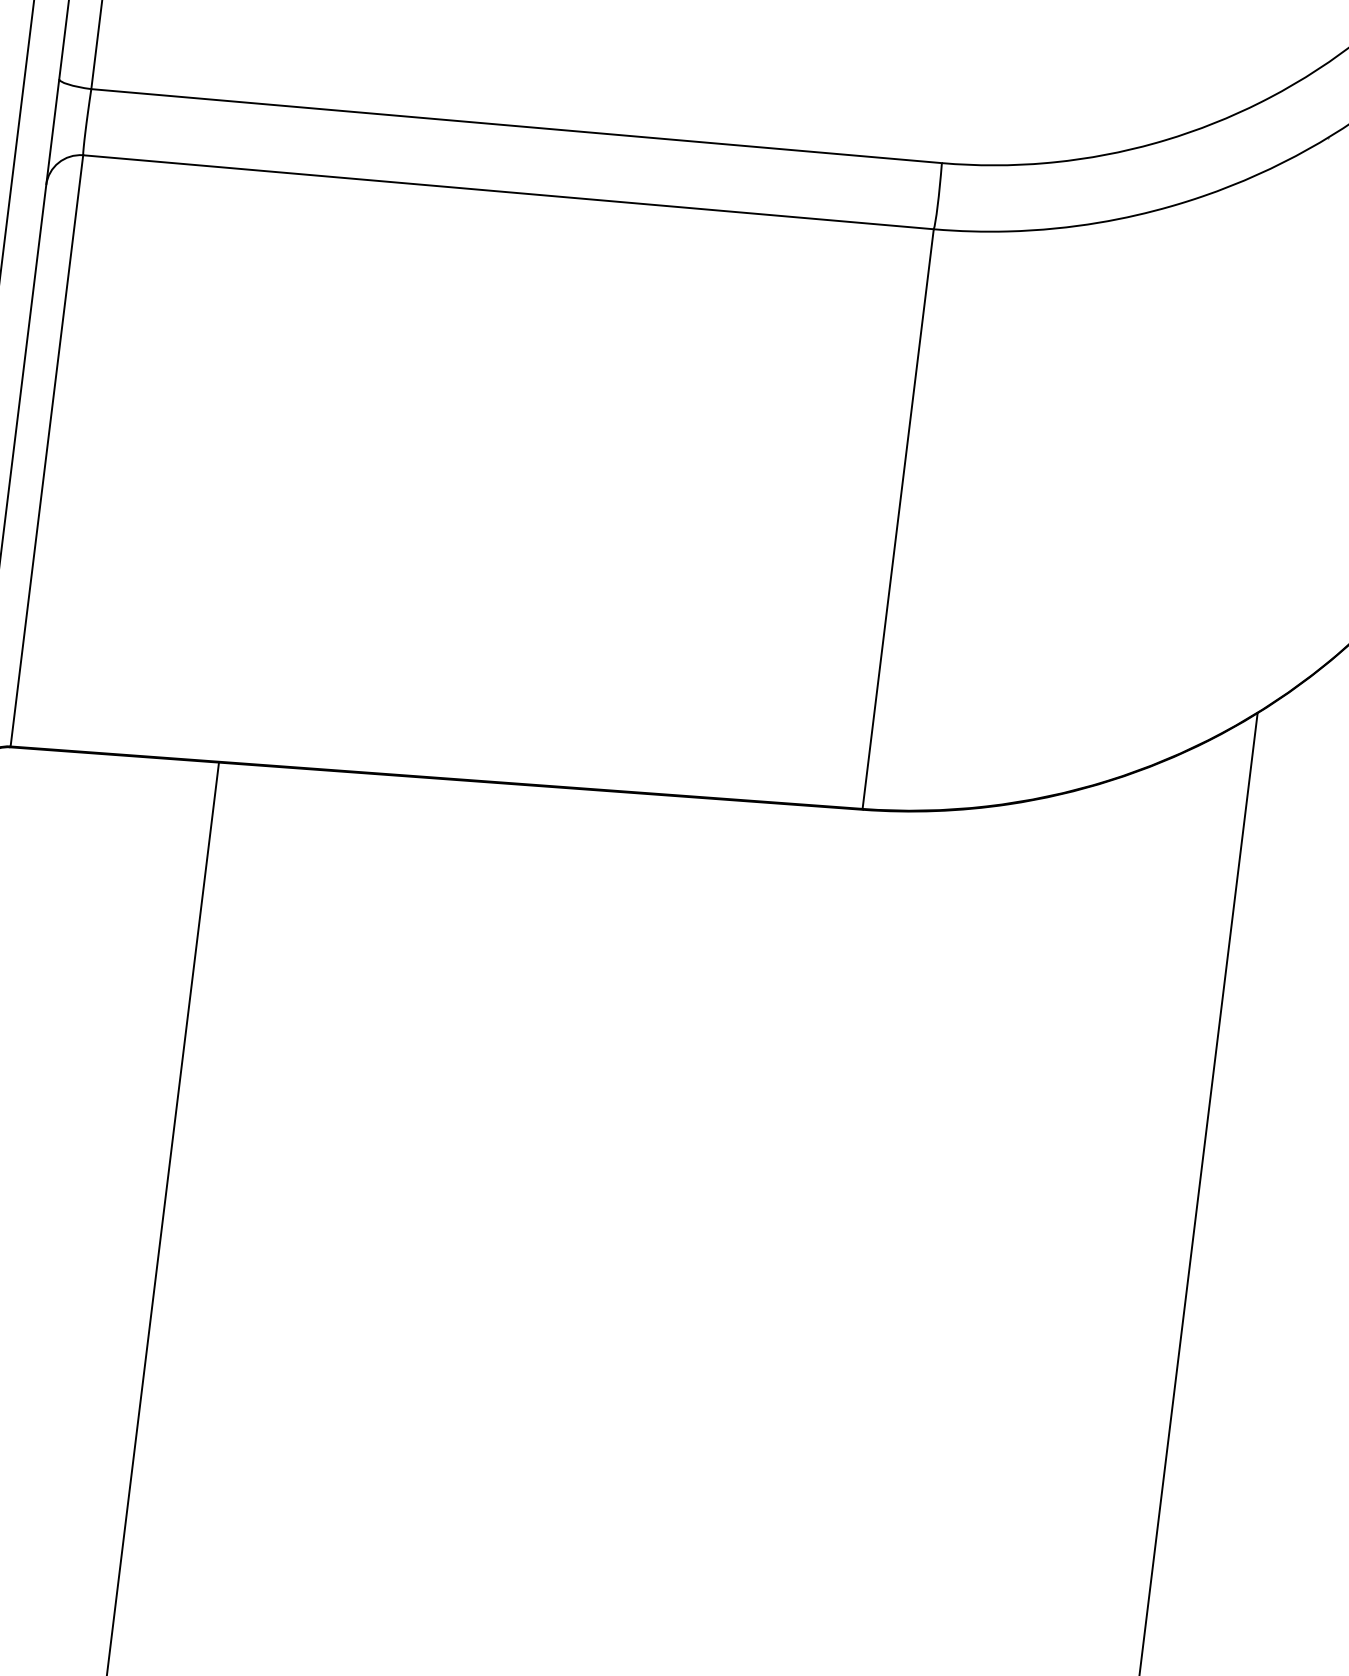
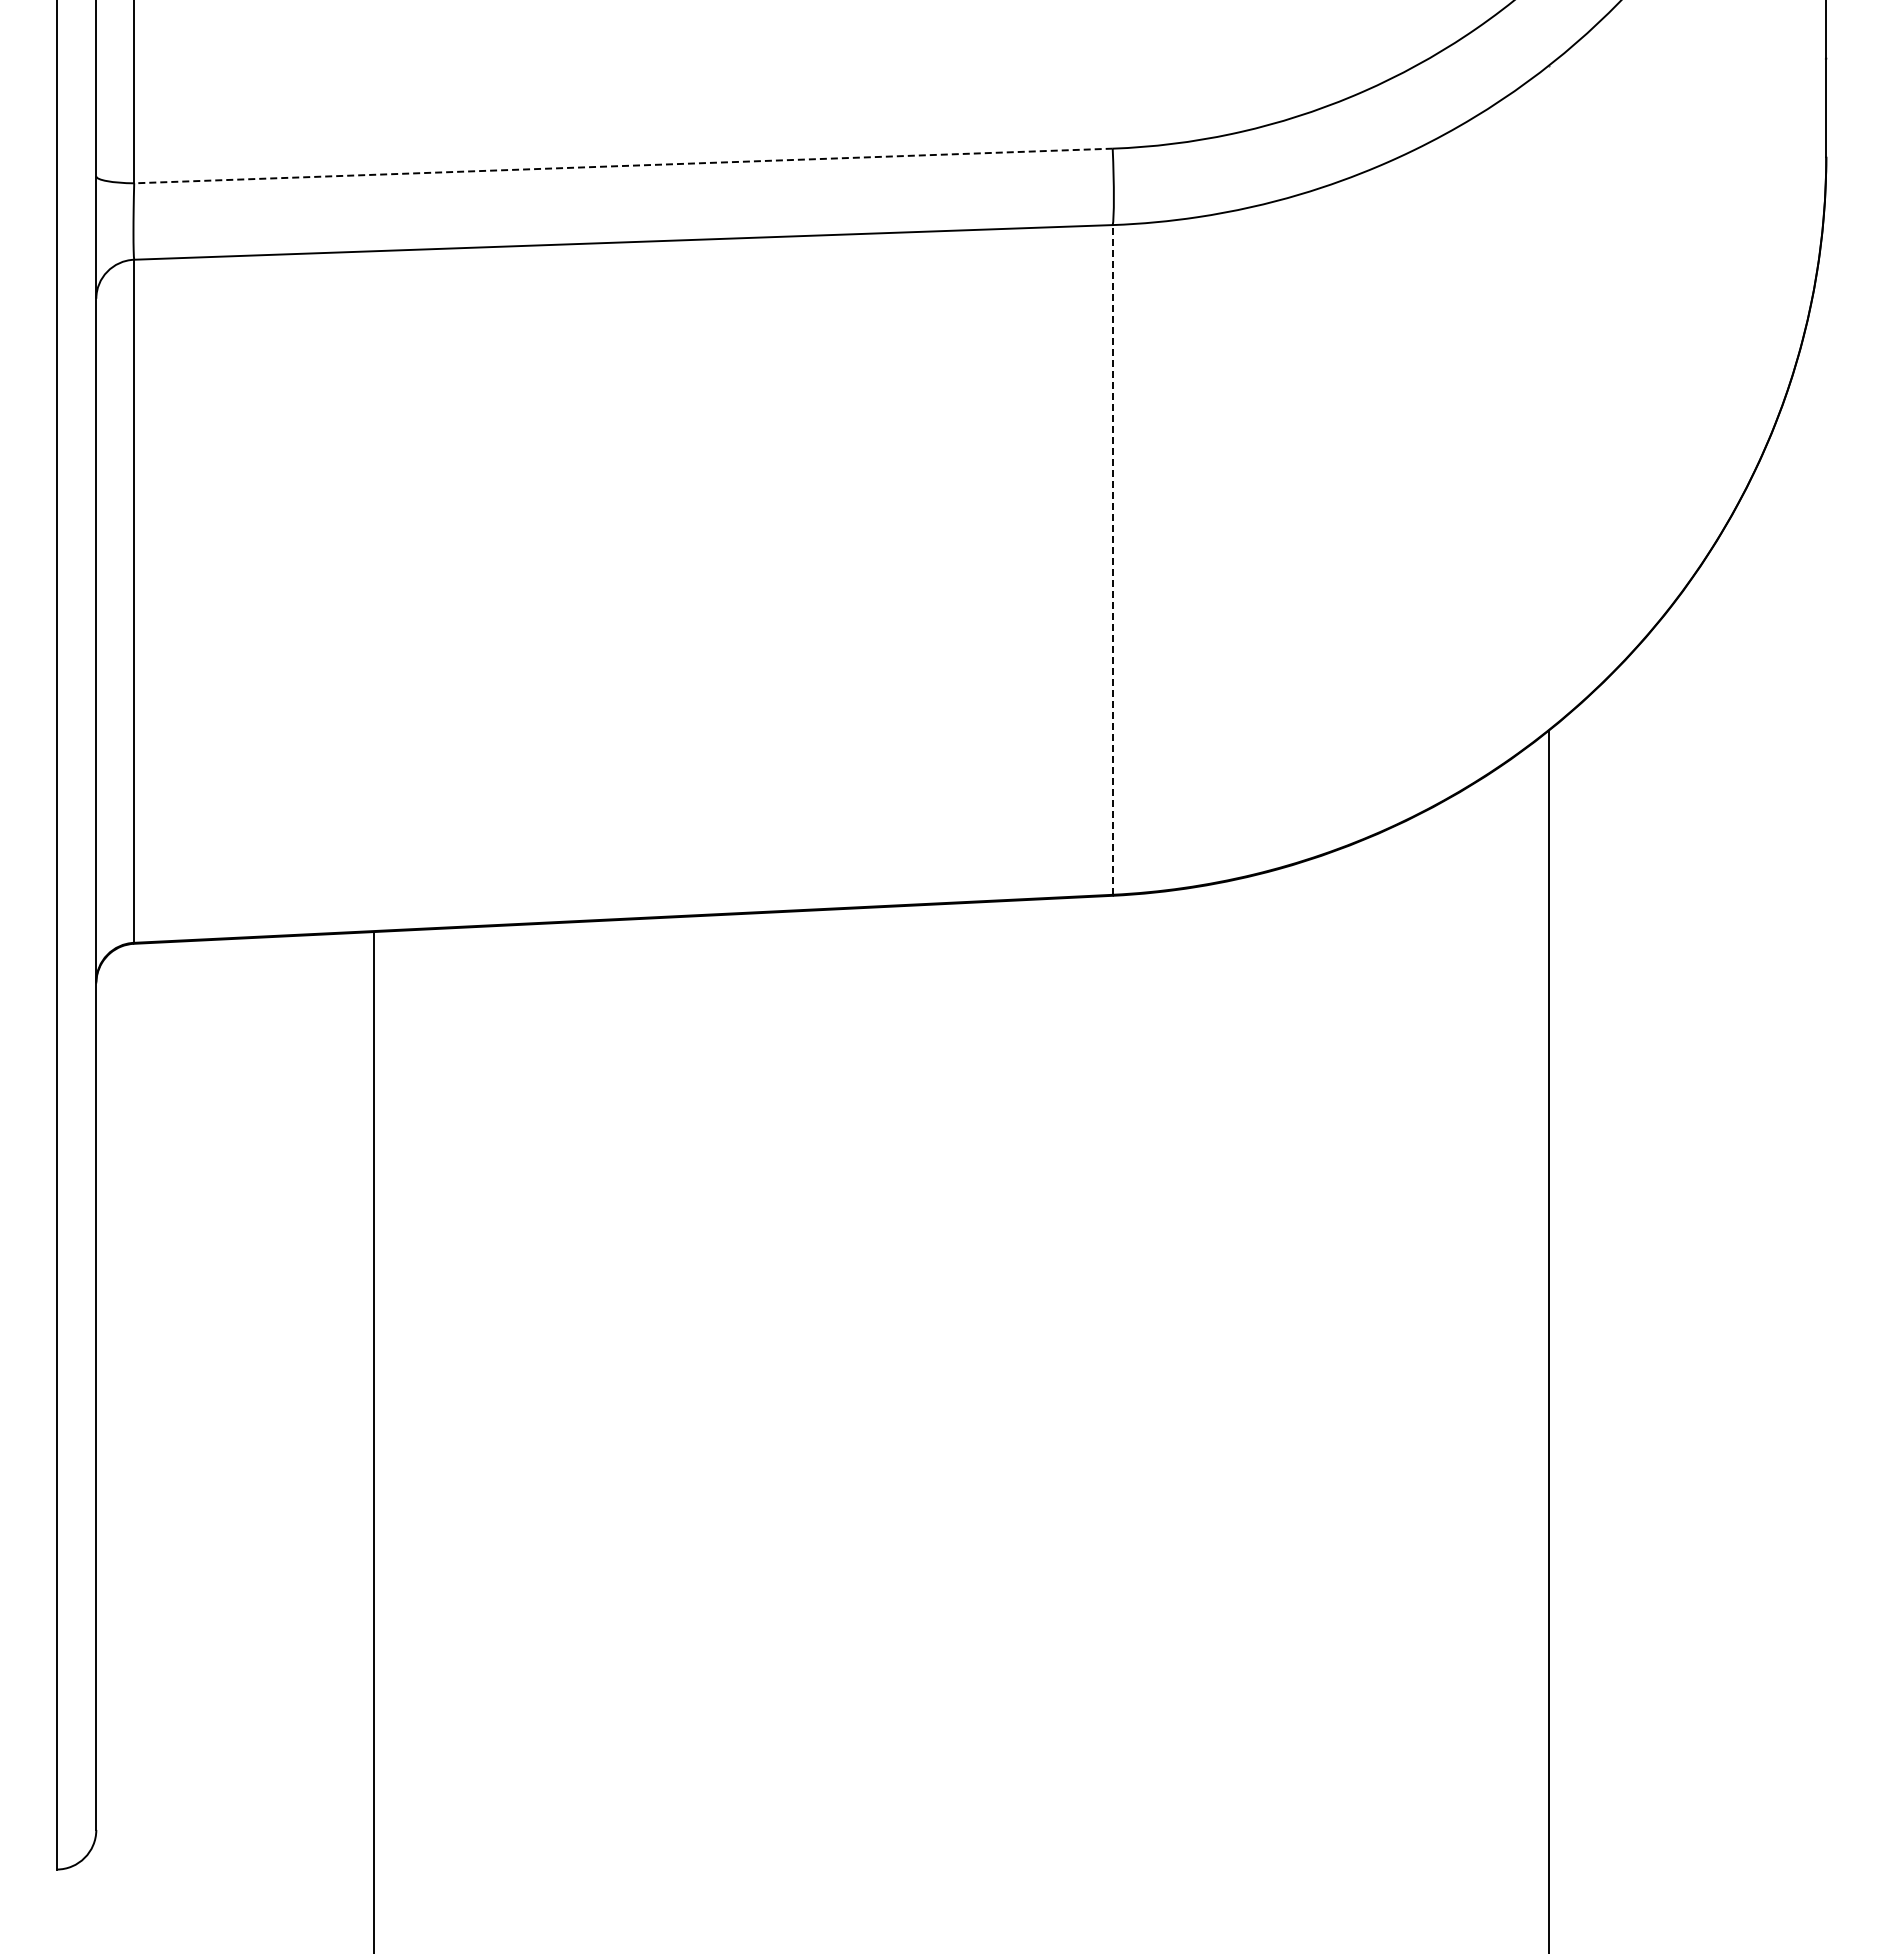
line: (516, 125) -> (623, 165), solid -> dashed
line: (898, 518) -> (1112, 559), solid -> dashed

